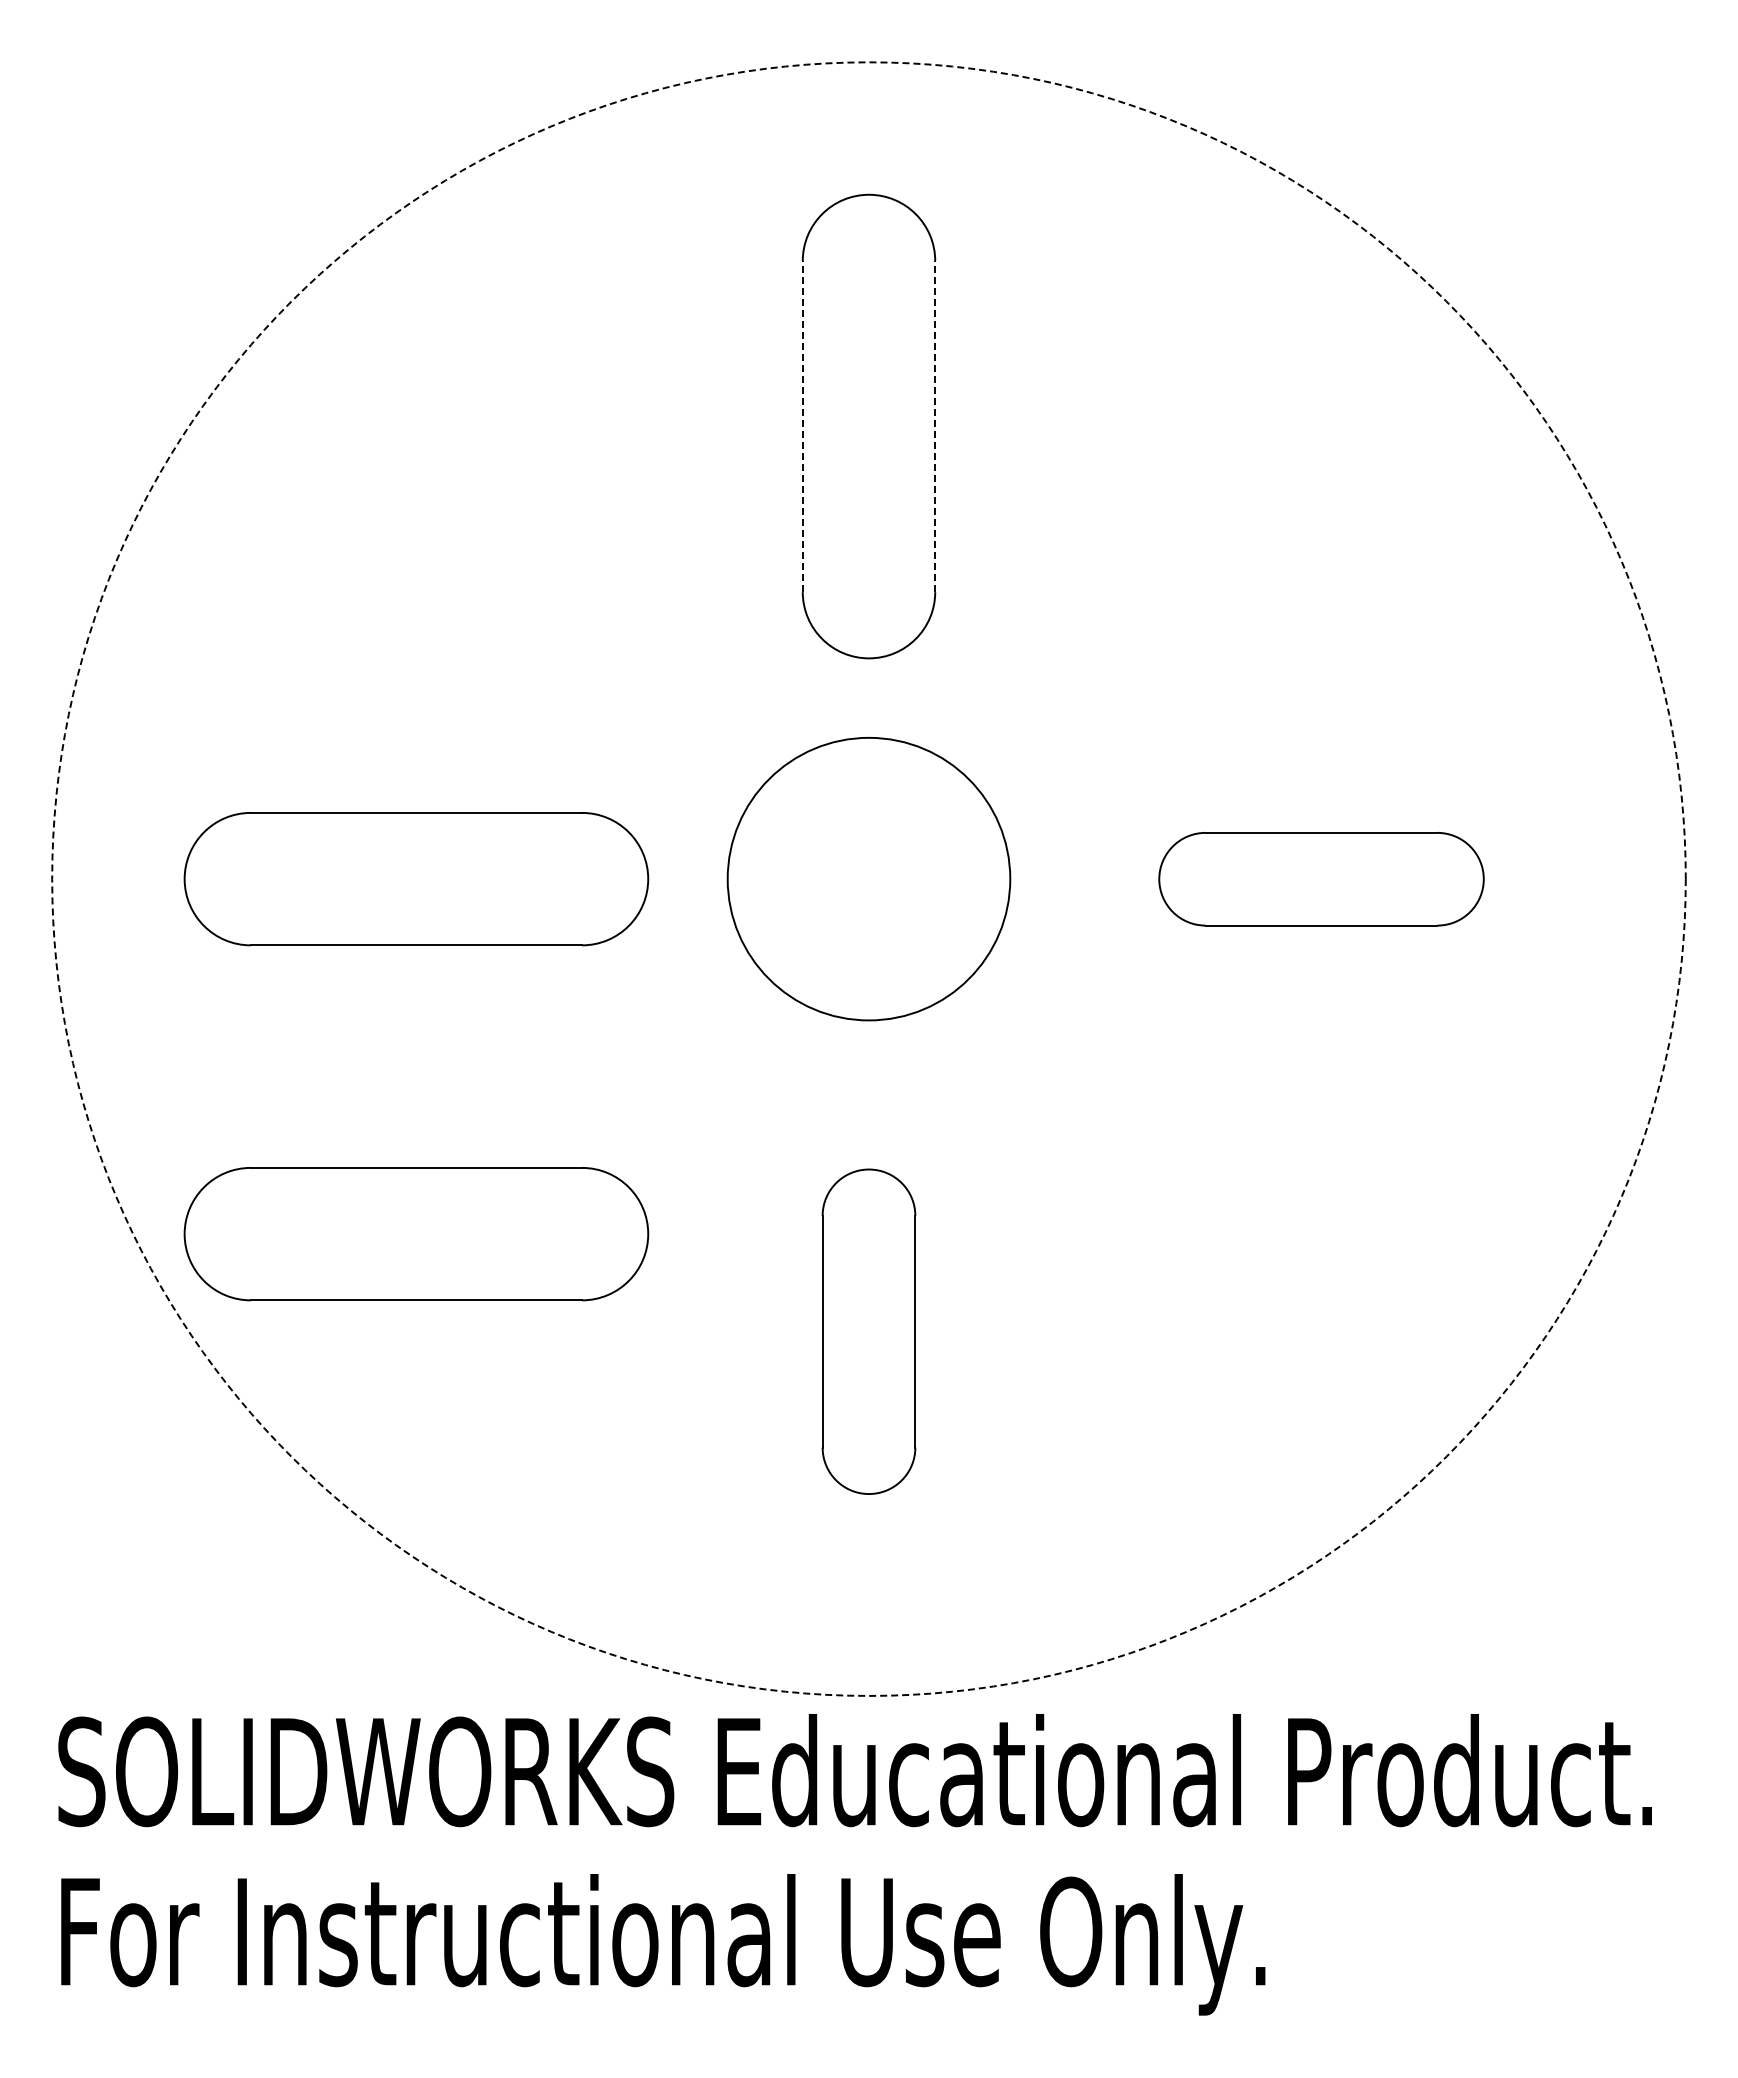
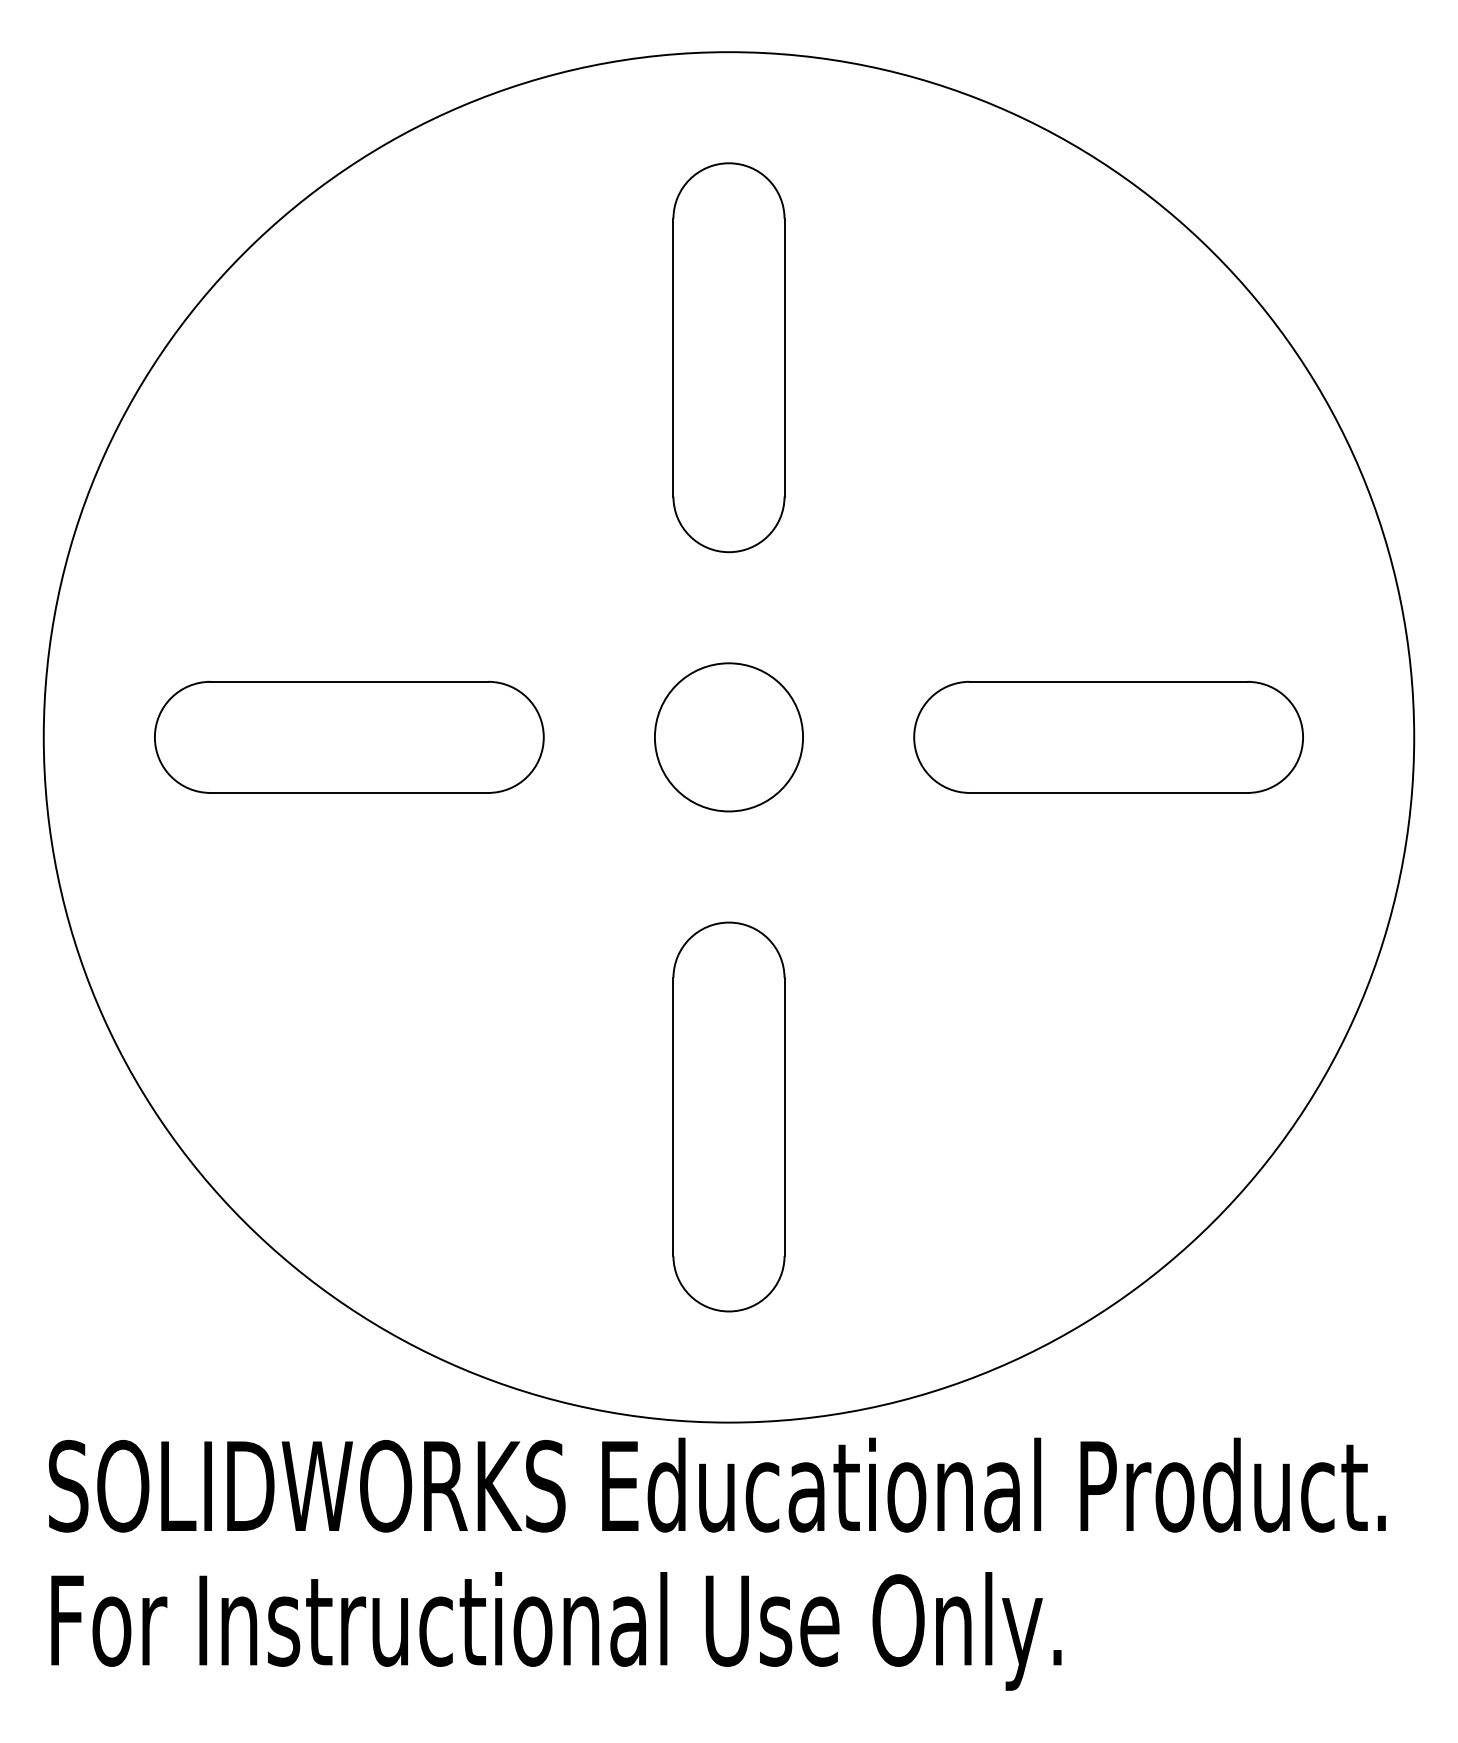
line: (802, 426) -> (673, 357), dashed -> solid
line: (935, 426) -> (784, 357), dashed -> solid
circle: (868, 878) -> (728, 736), dashed -> solid
circle: (868, 878) -> (728, 736), size x0.62
part: (1321, 879) -> (1108, 737), size x1.43
part: (416, 1234) -> (349, 1035), removed
part: (868, 1331) -> (728, 1116), size x1.43

